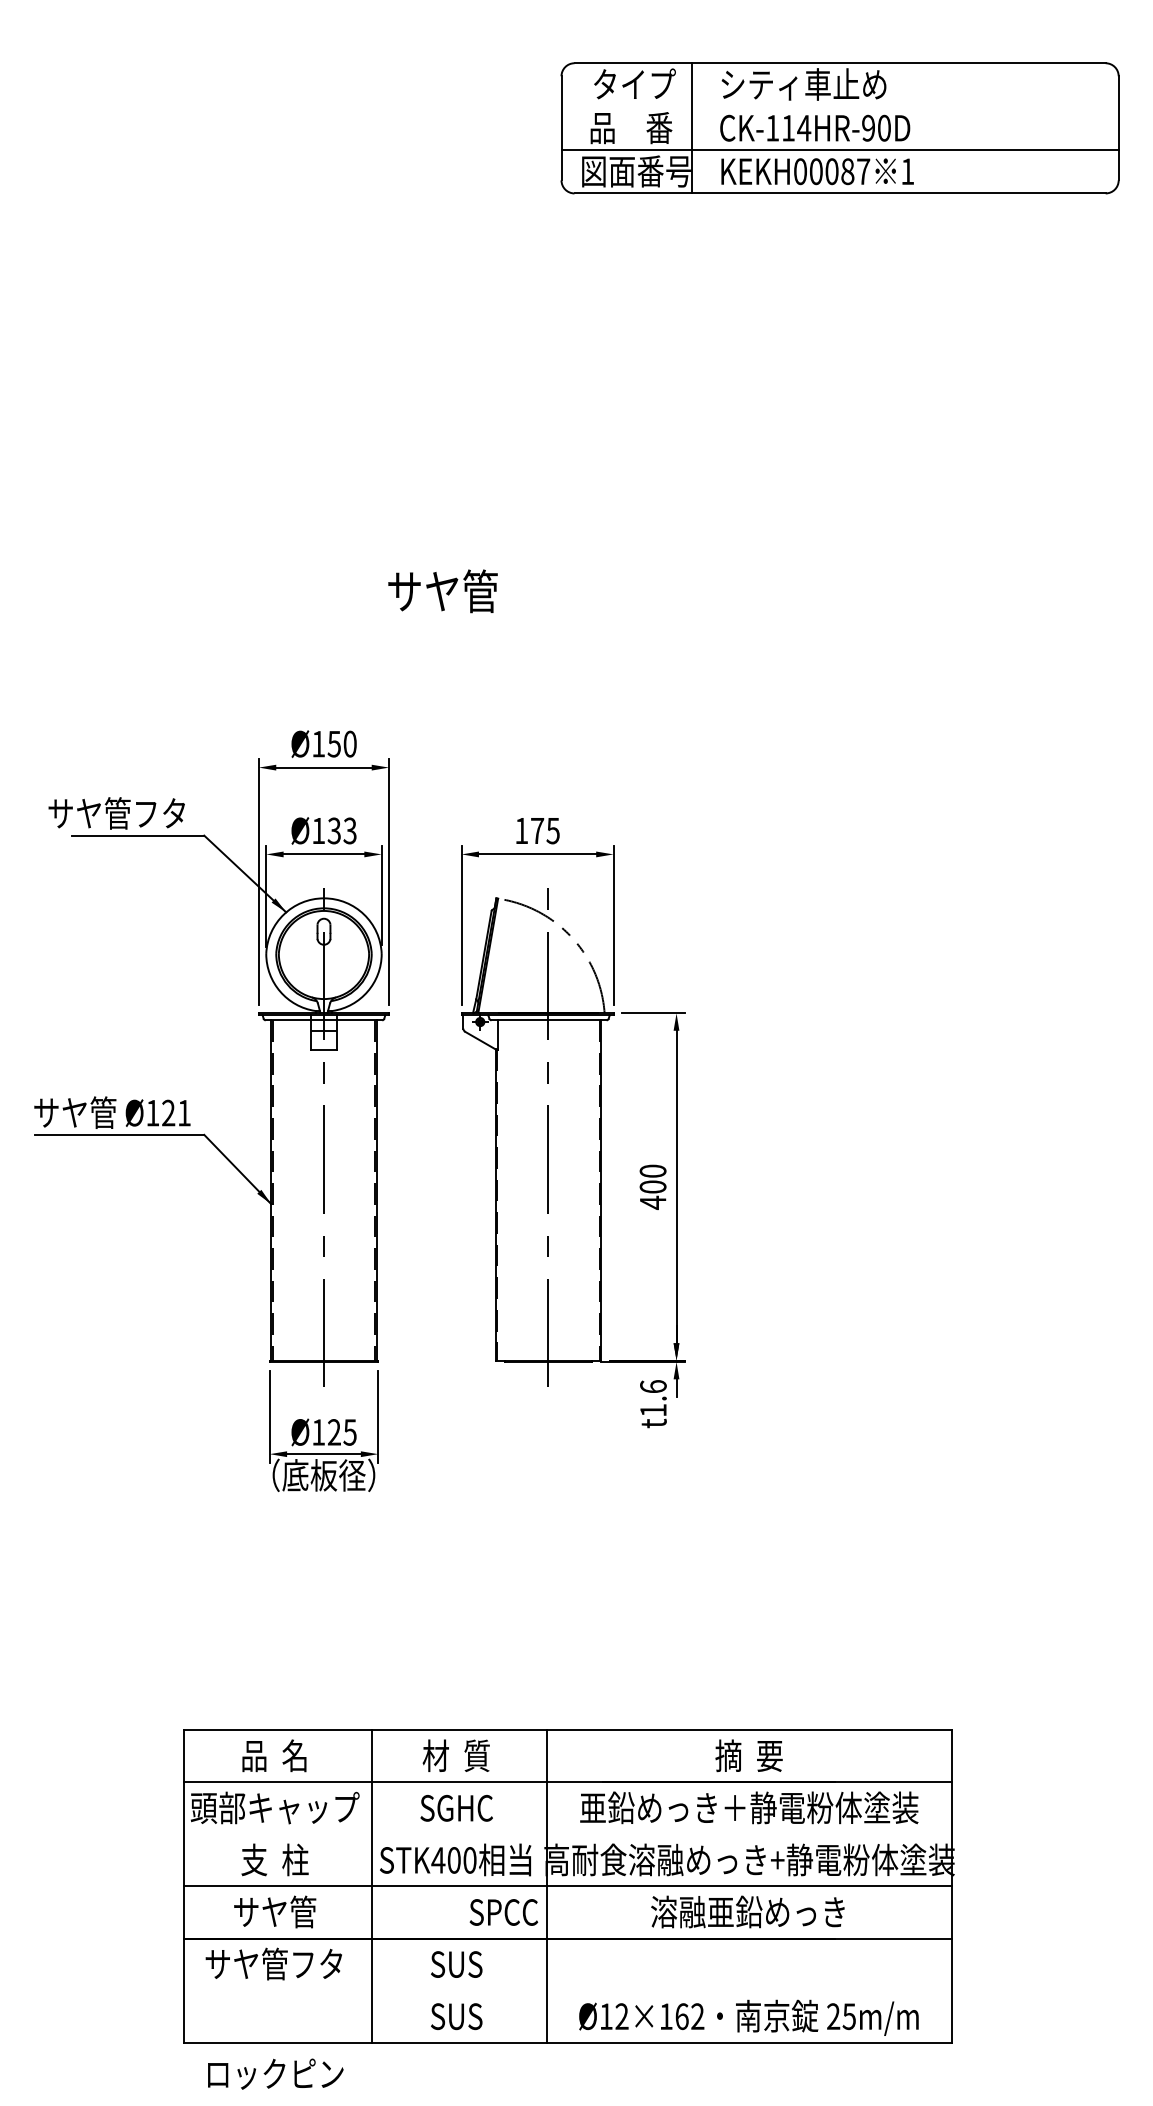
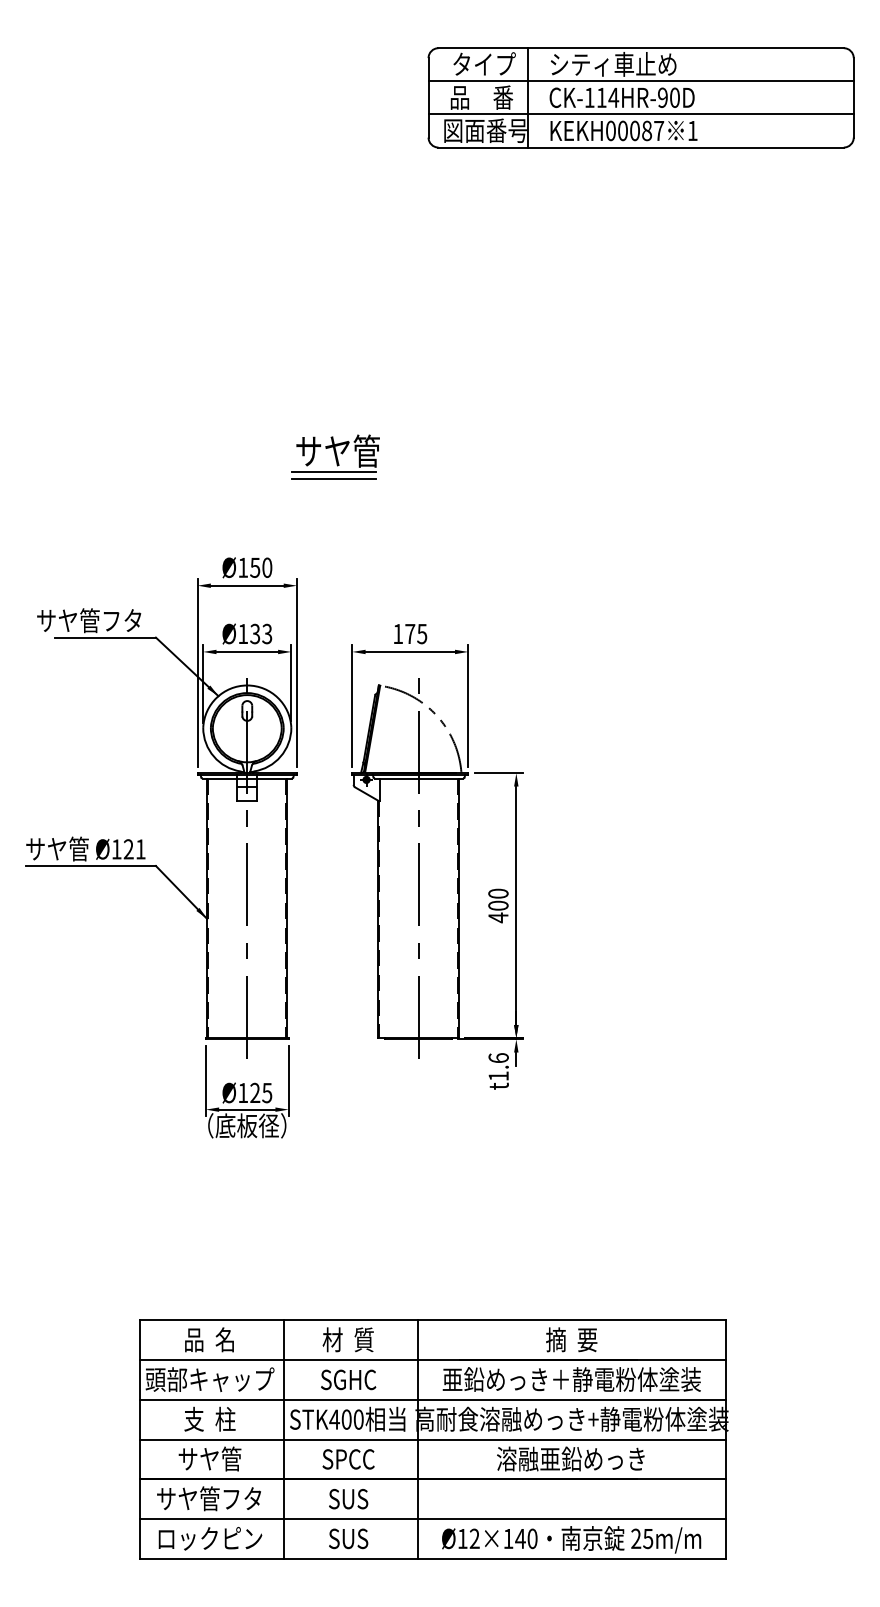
line: (839, 106) -> (640, 81), added
line: (436, 619) -> (333, 472), added
line: (436, 627) -> (333, 478), added
line: (567, 1833) -> (433, 1399), added
text: (503, 1912) -> (348, 1459), moved
line: (567, 1991) -> (433, 1519), added
text: (689, 2016) -> (526, 1538), Ø12×162 -> Ø12×140
text: (275, 2073) -> (210, 1538), moved

